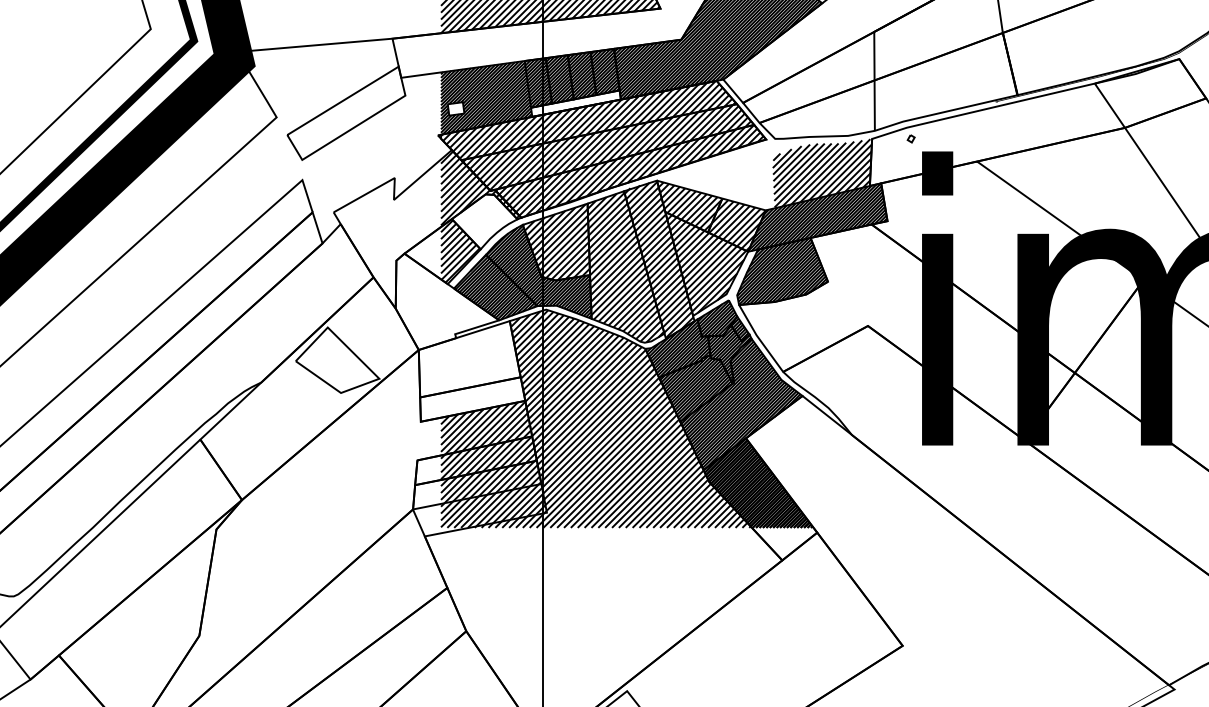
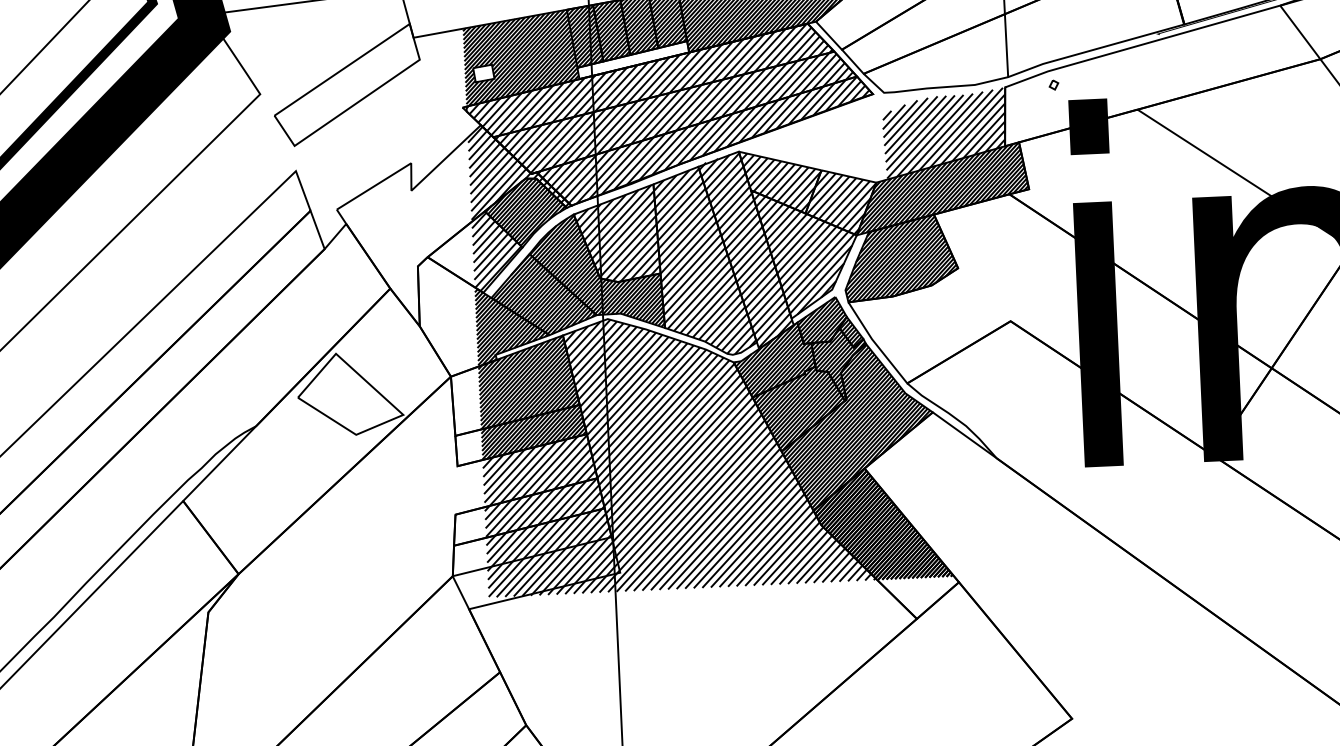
hatch: (484, 220) -> (525, 211), added
hatch: (482, 348) -> (530, 371), added

